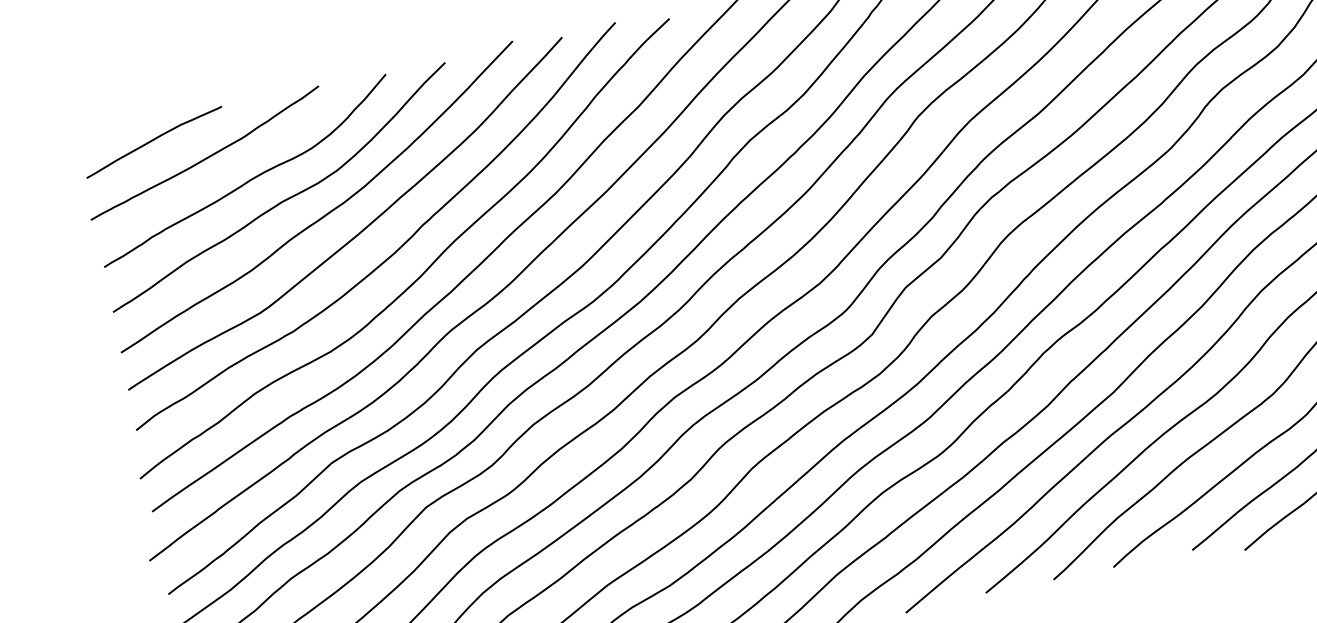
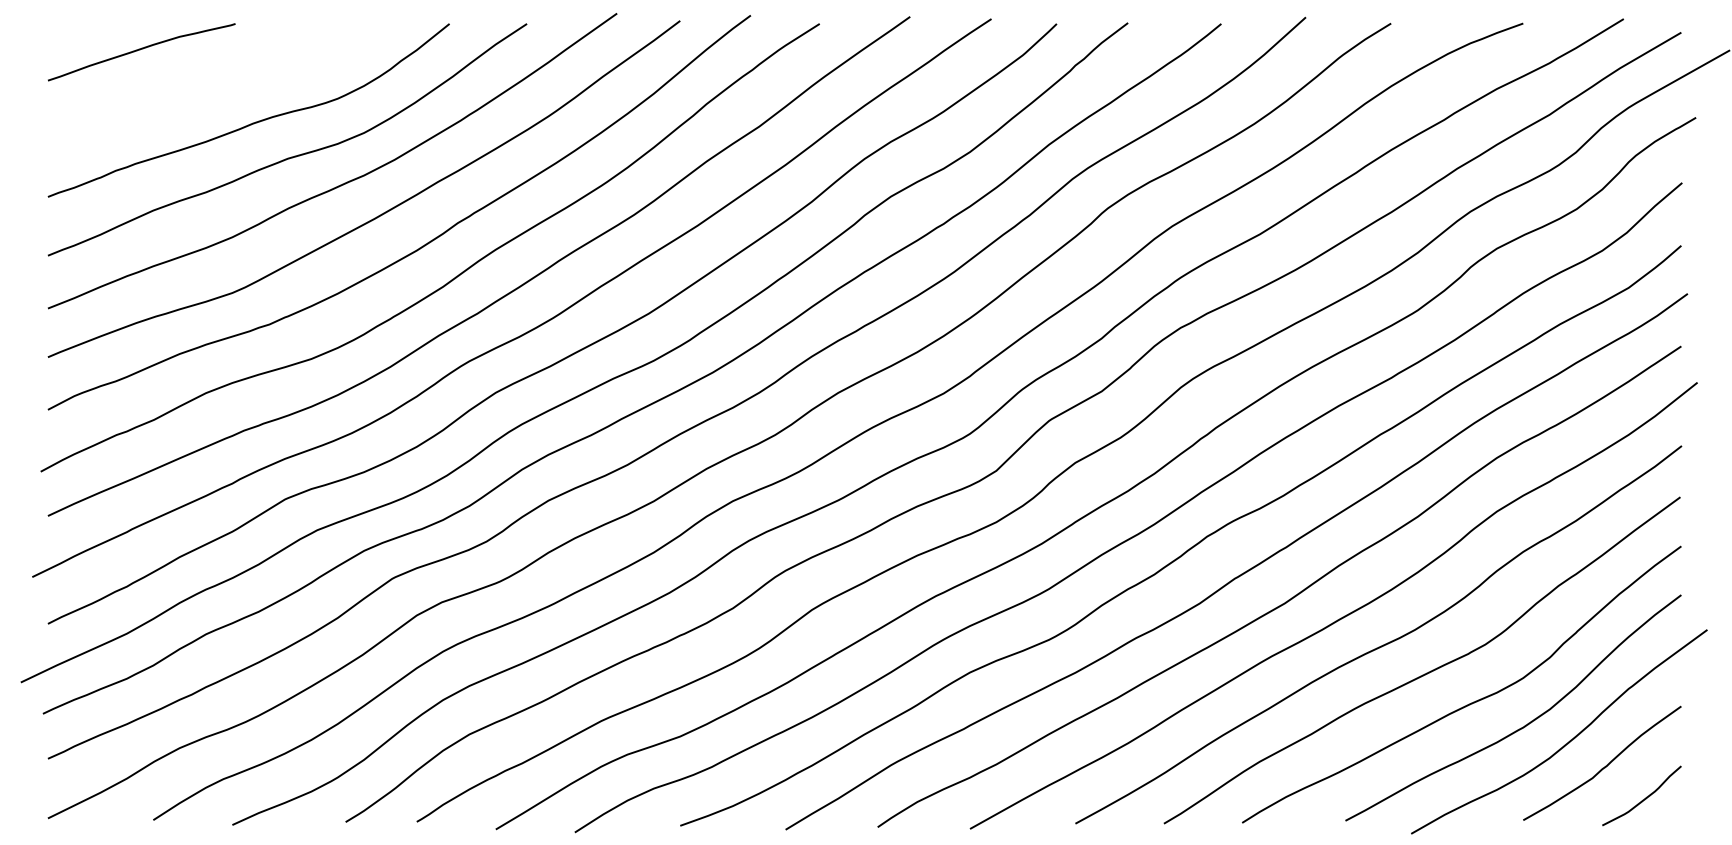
curve: (207, 156) -> (205, 83), removed

